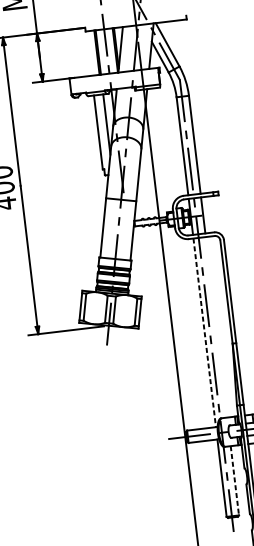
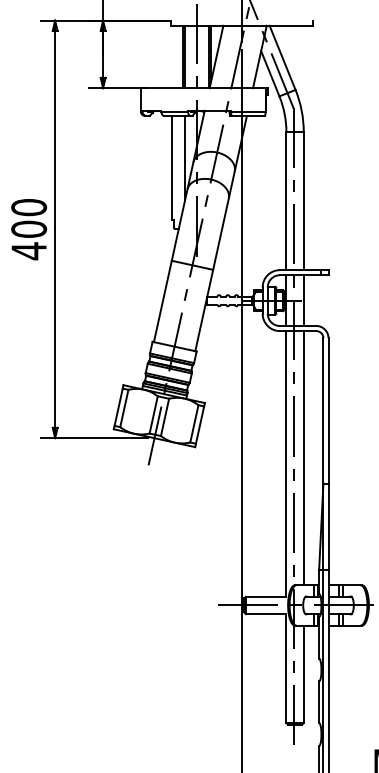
line: (216, 327) -> (303, 458), added
line: (204, 332) -> (286, 463), dashed -> solid
line: (234, 480) -> (303, 674), dashed -> solid

